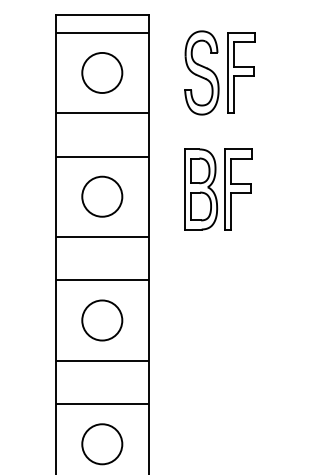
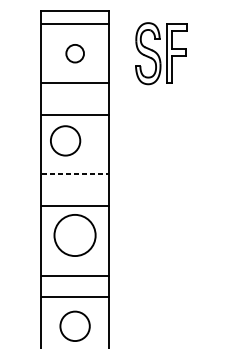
circle: (102, 72) -> (75, 53), size x0.6
part: (218, 189) -> (160, 139), removed
circle: (102, 196) -> (65, 140), moved
line: (102, 236) -> (75, 173), solid -> dashed
circle: (102, 320) -> (75, 235), size x1.4
line: (101, 360) -> (74, 275), moved

